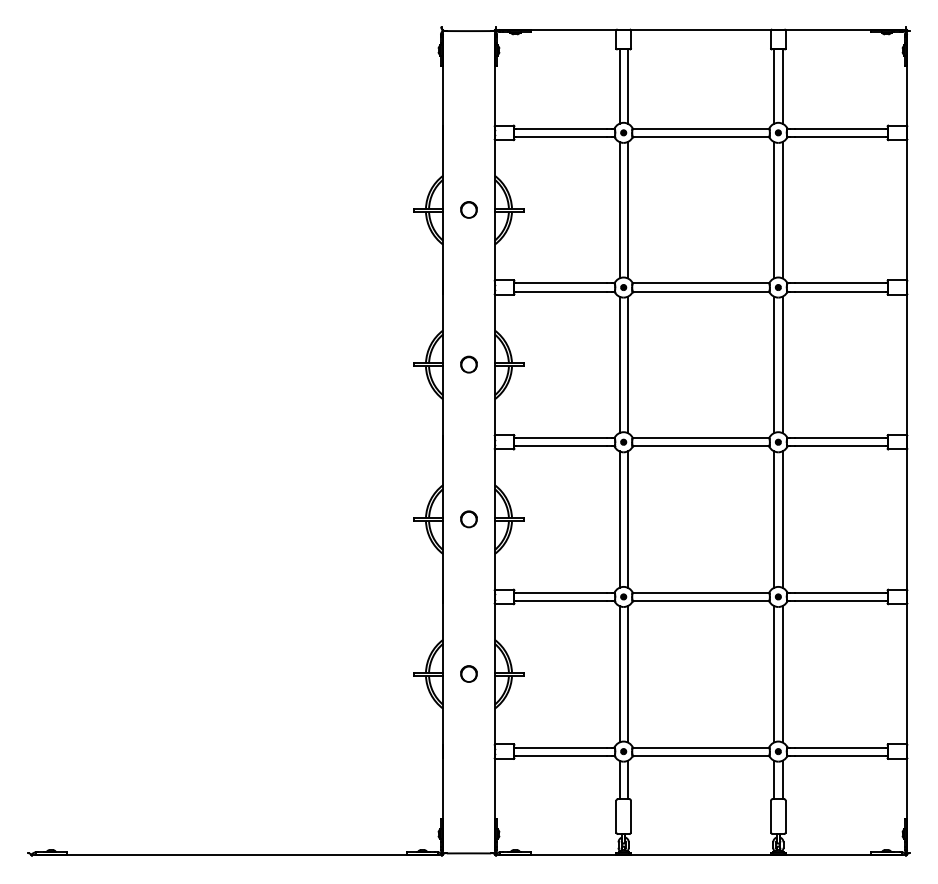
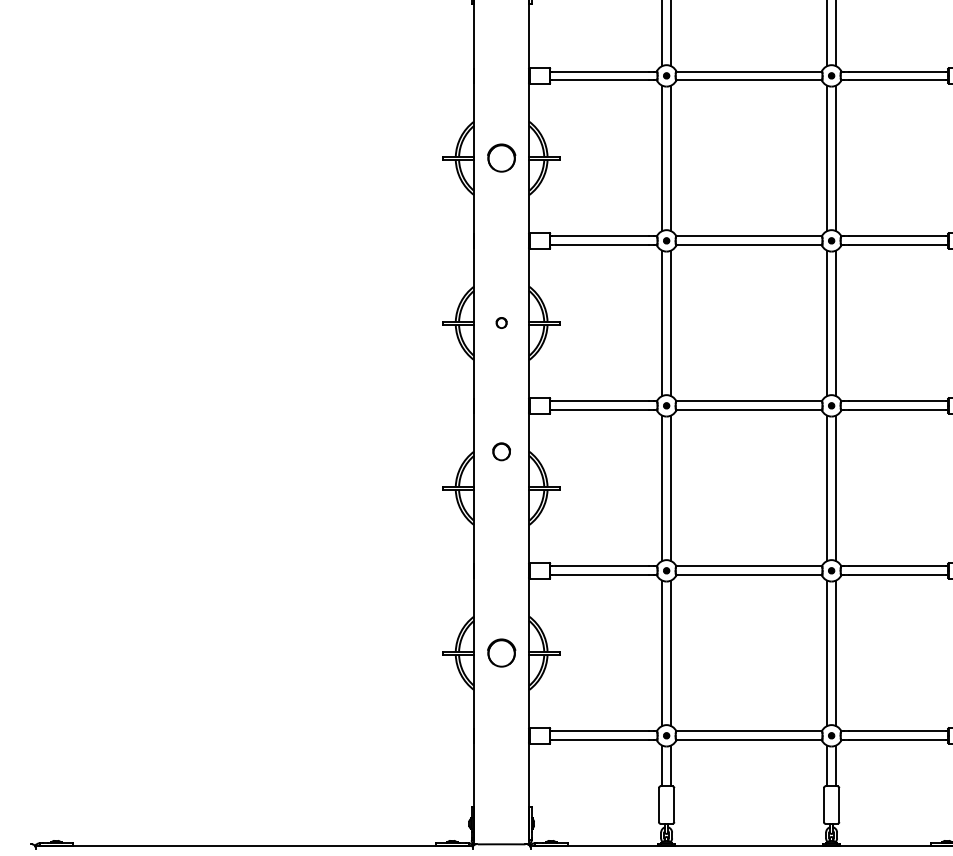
circle: (468, 209) -> (501, 157), size x1.6
part: (468, 364) -> (501, 322), size x0.6
part: (468, 519) -> (501, 451), moved
circle: (468, 673) -> (501, 652), size x1.6

